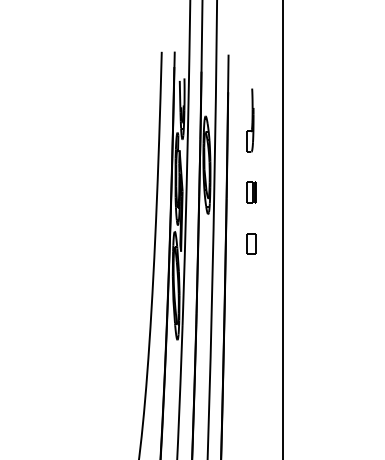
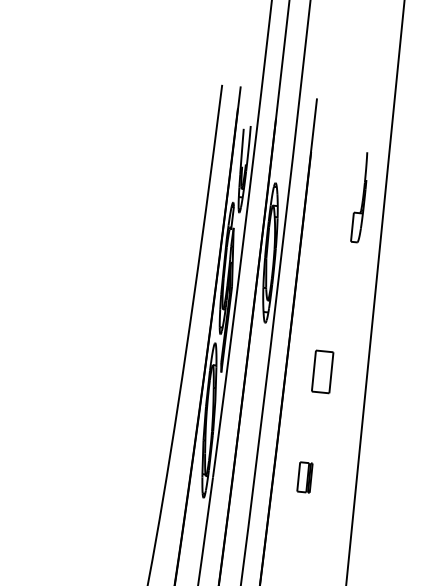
part: (250, 120) -> (360, 197), moved
part: (251, 192) -> (305, 477), moved
part: (251, 243) -> (322, 370), size x1.4

